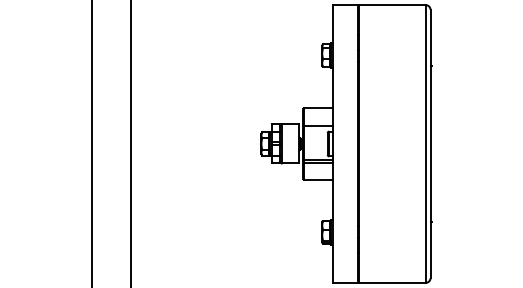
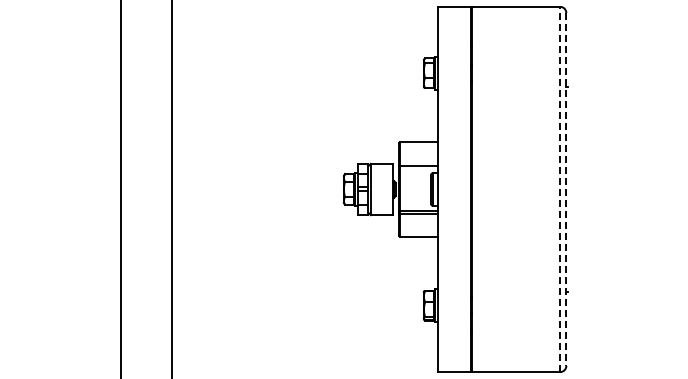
line: (426, 144) -> (560, 189), solid -> dashed
line: (430, 144) -> (566, 189), solid -> dashed

